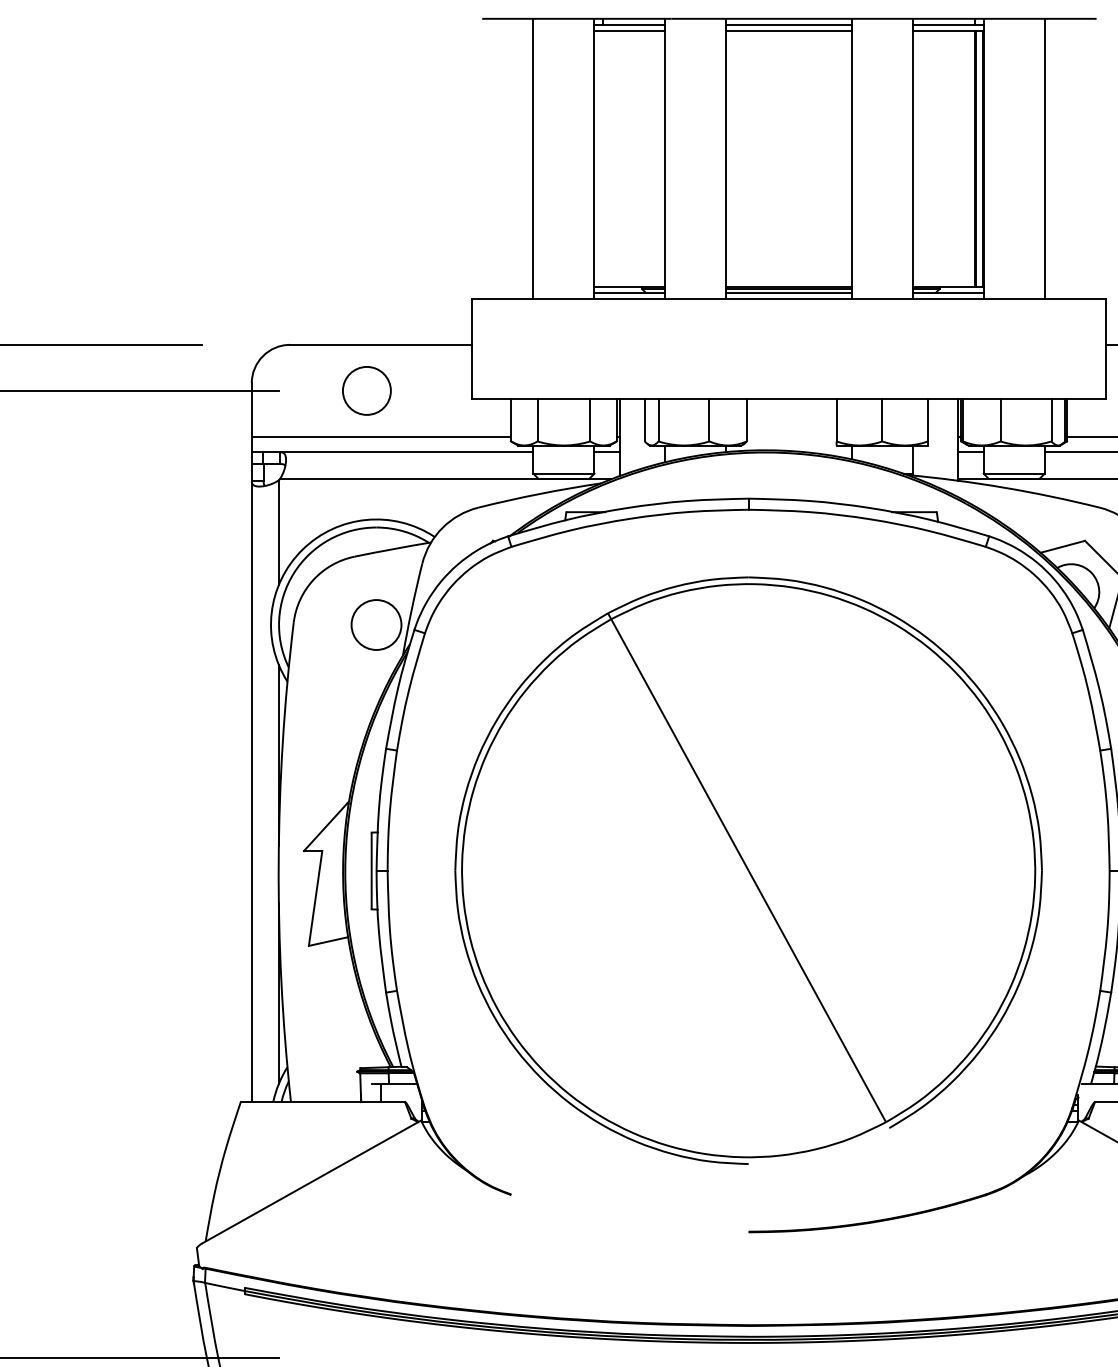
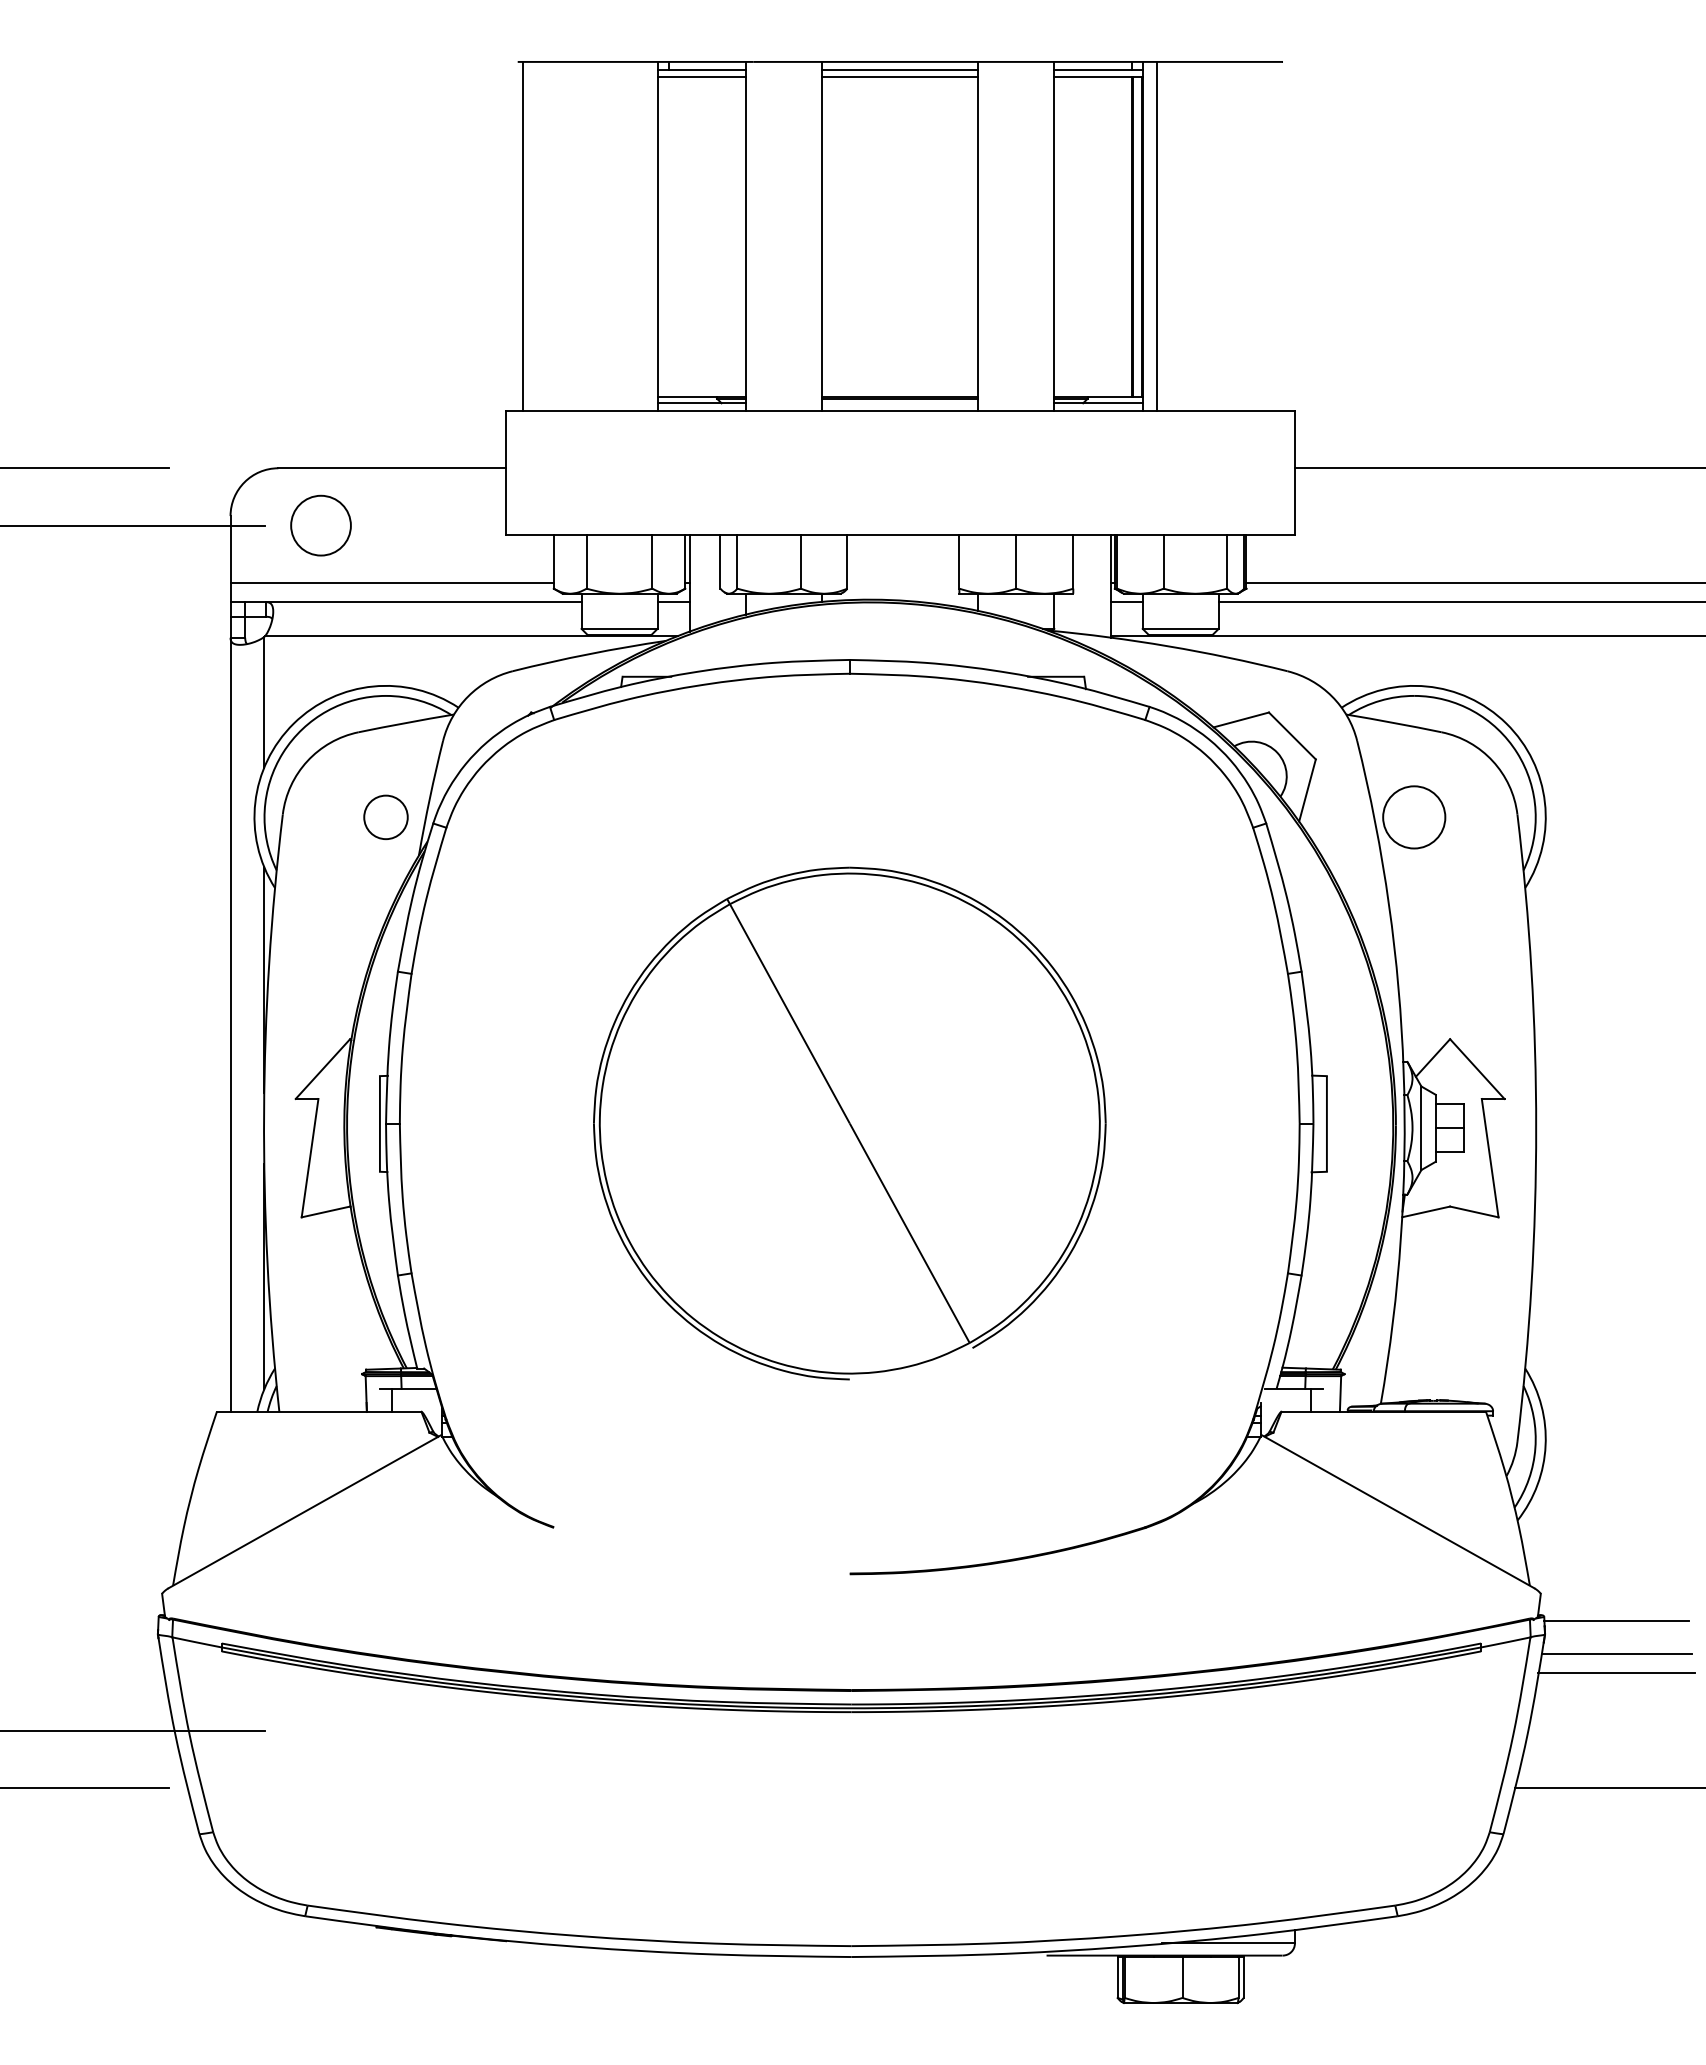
line: (533, 158) -> (522, 235), moved
line: (1044, 158) -> (1156, 235), moved
line: (788, 292) -> (899, 403), removed
circle: (366, 390) -> (320, 525), moved
circle: (376, 625) -> (385, 817), size x0.7
part: (748, 870) -> (849, 1123), size x0.7

